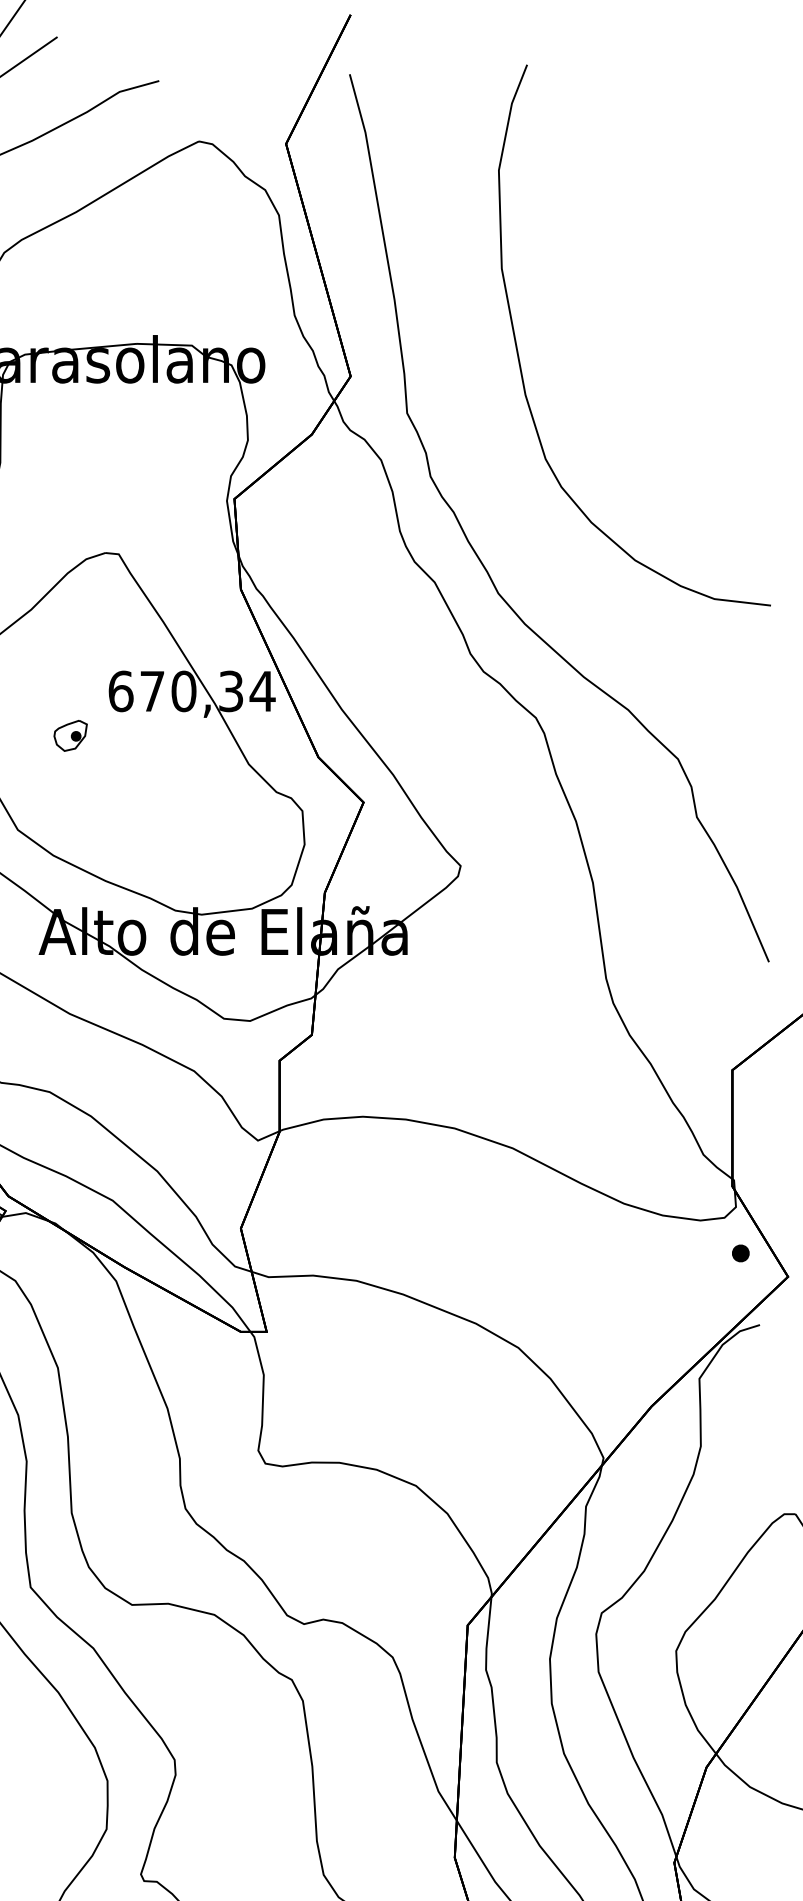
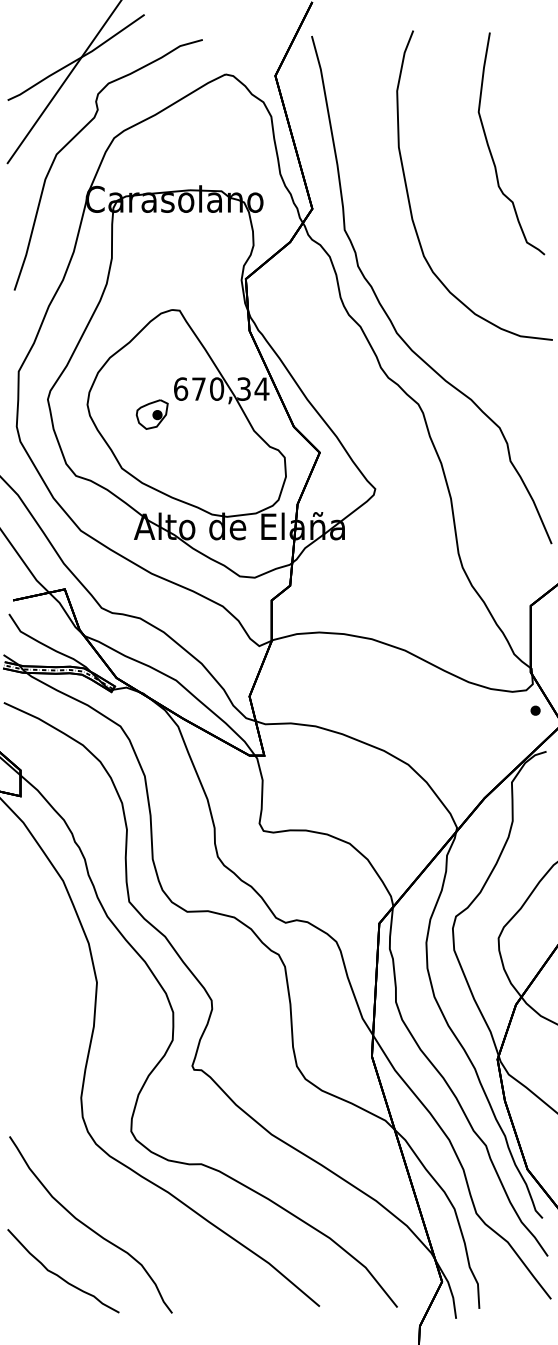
curve: (663, 276) -> (491, 151), added
part: (69, 735) -> (151, 414), size x1.67

